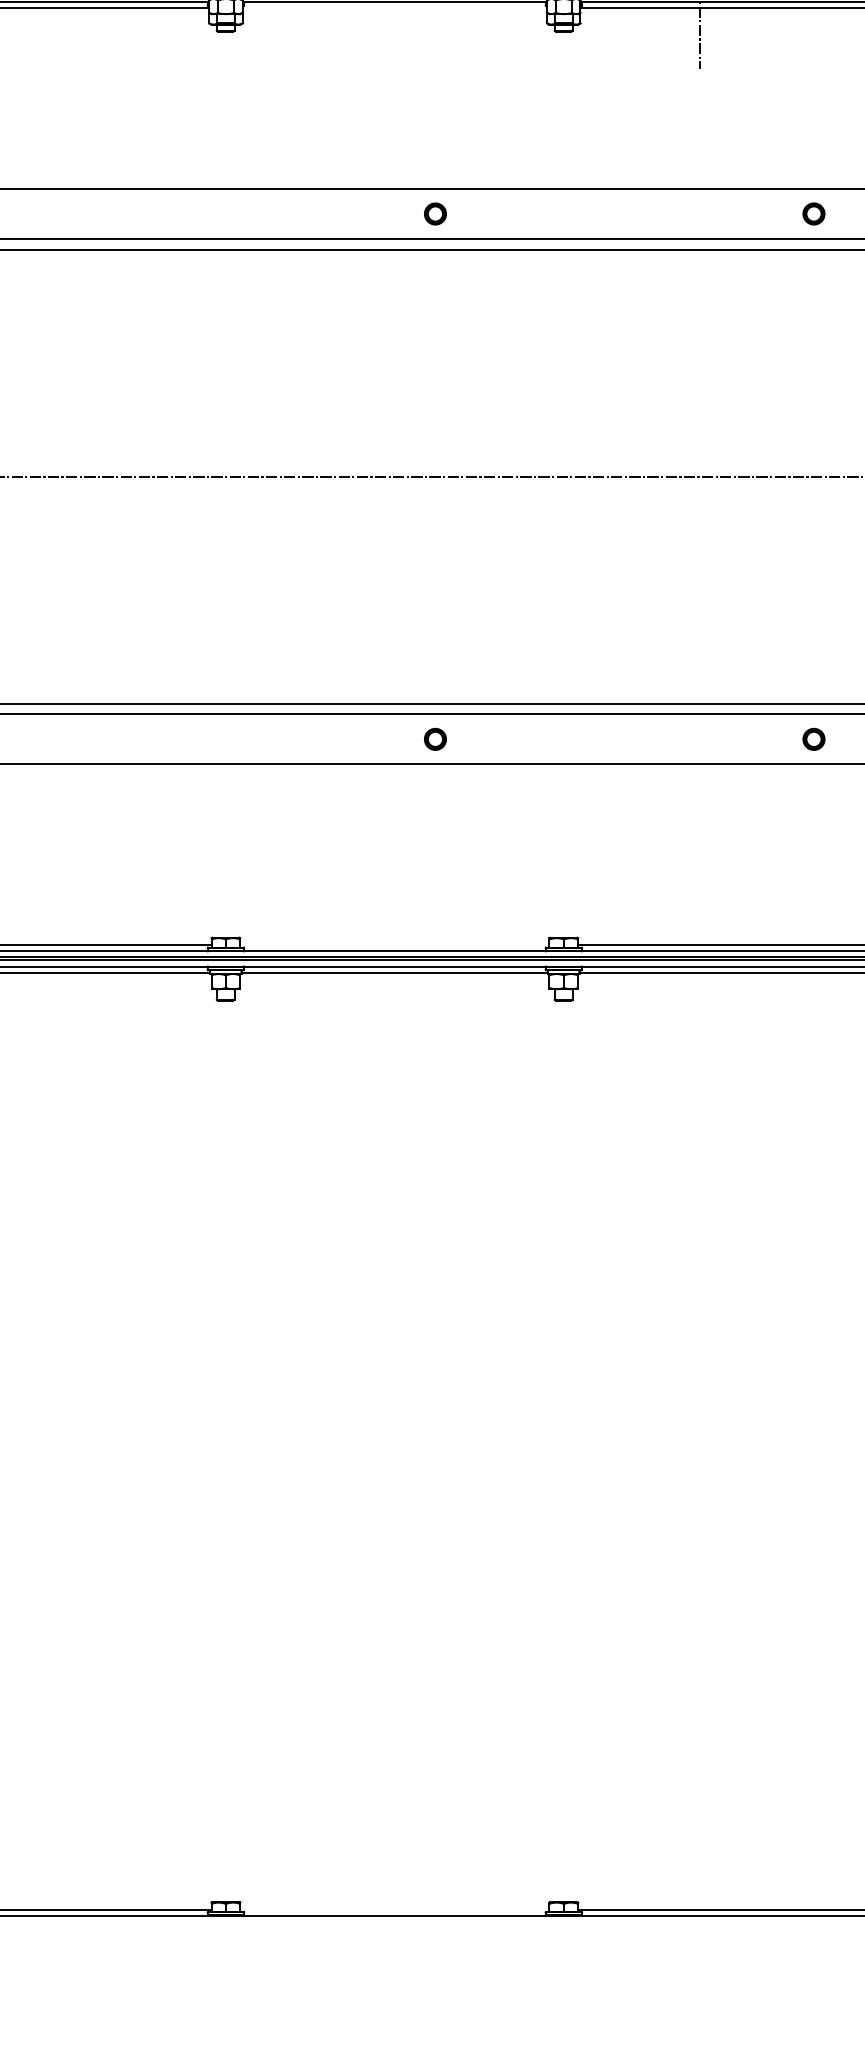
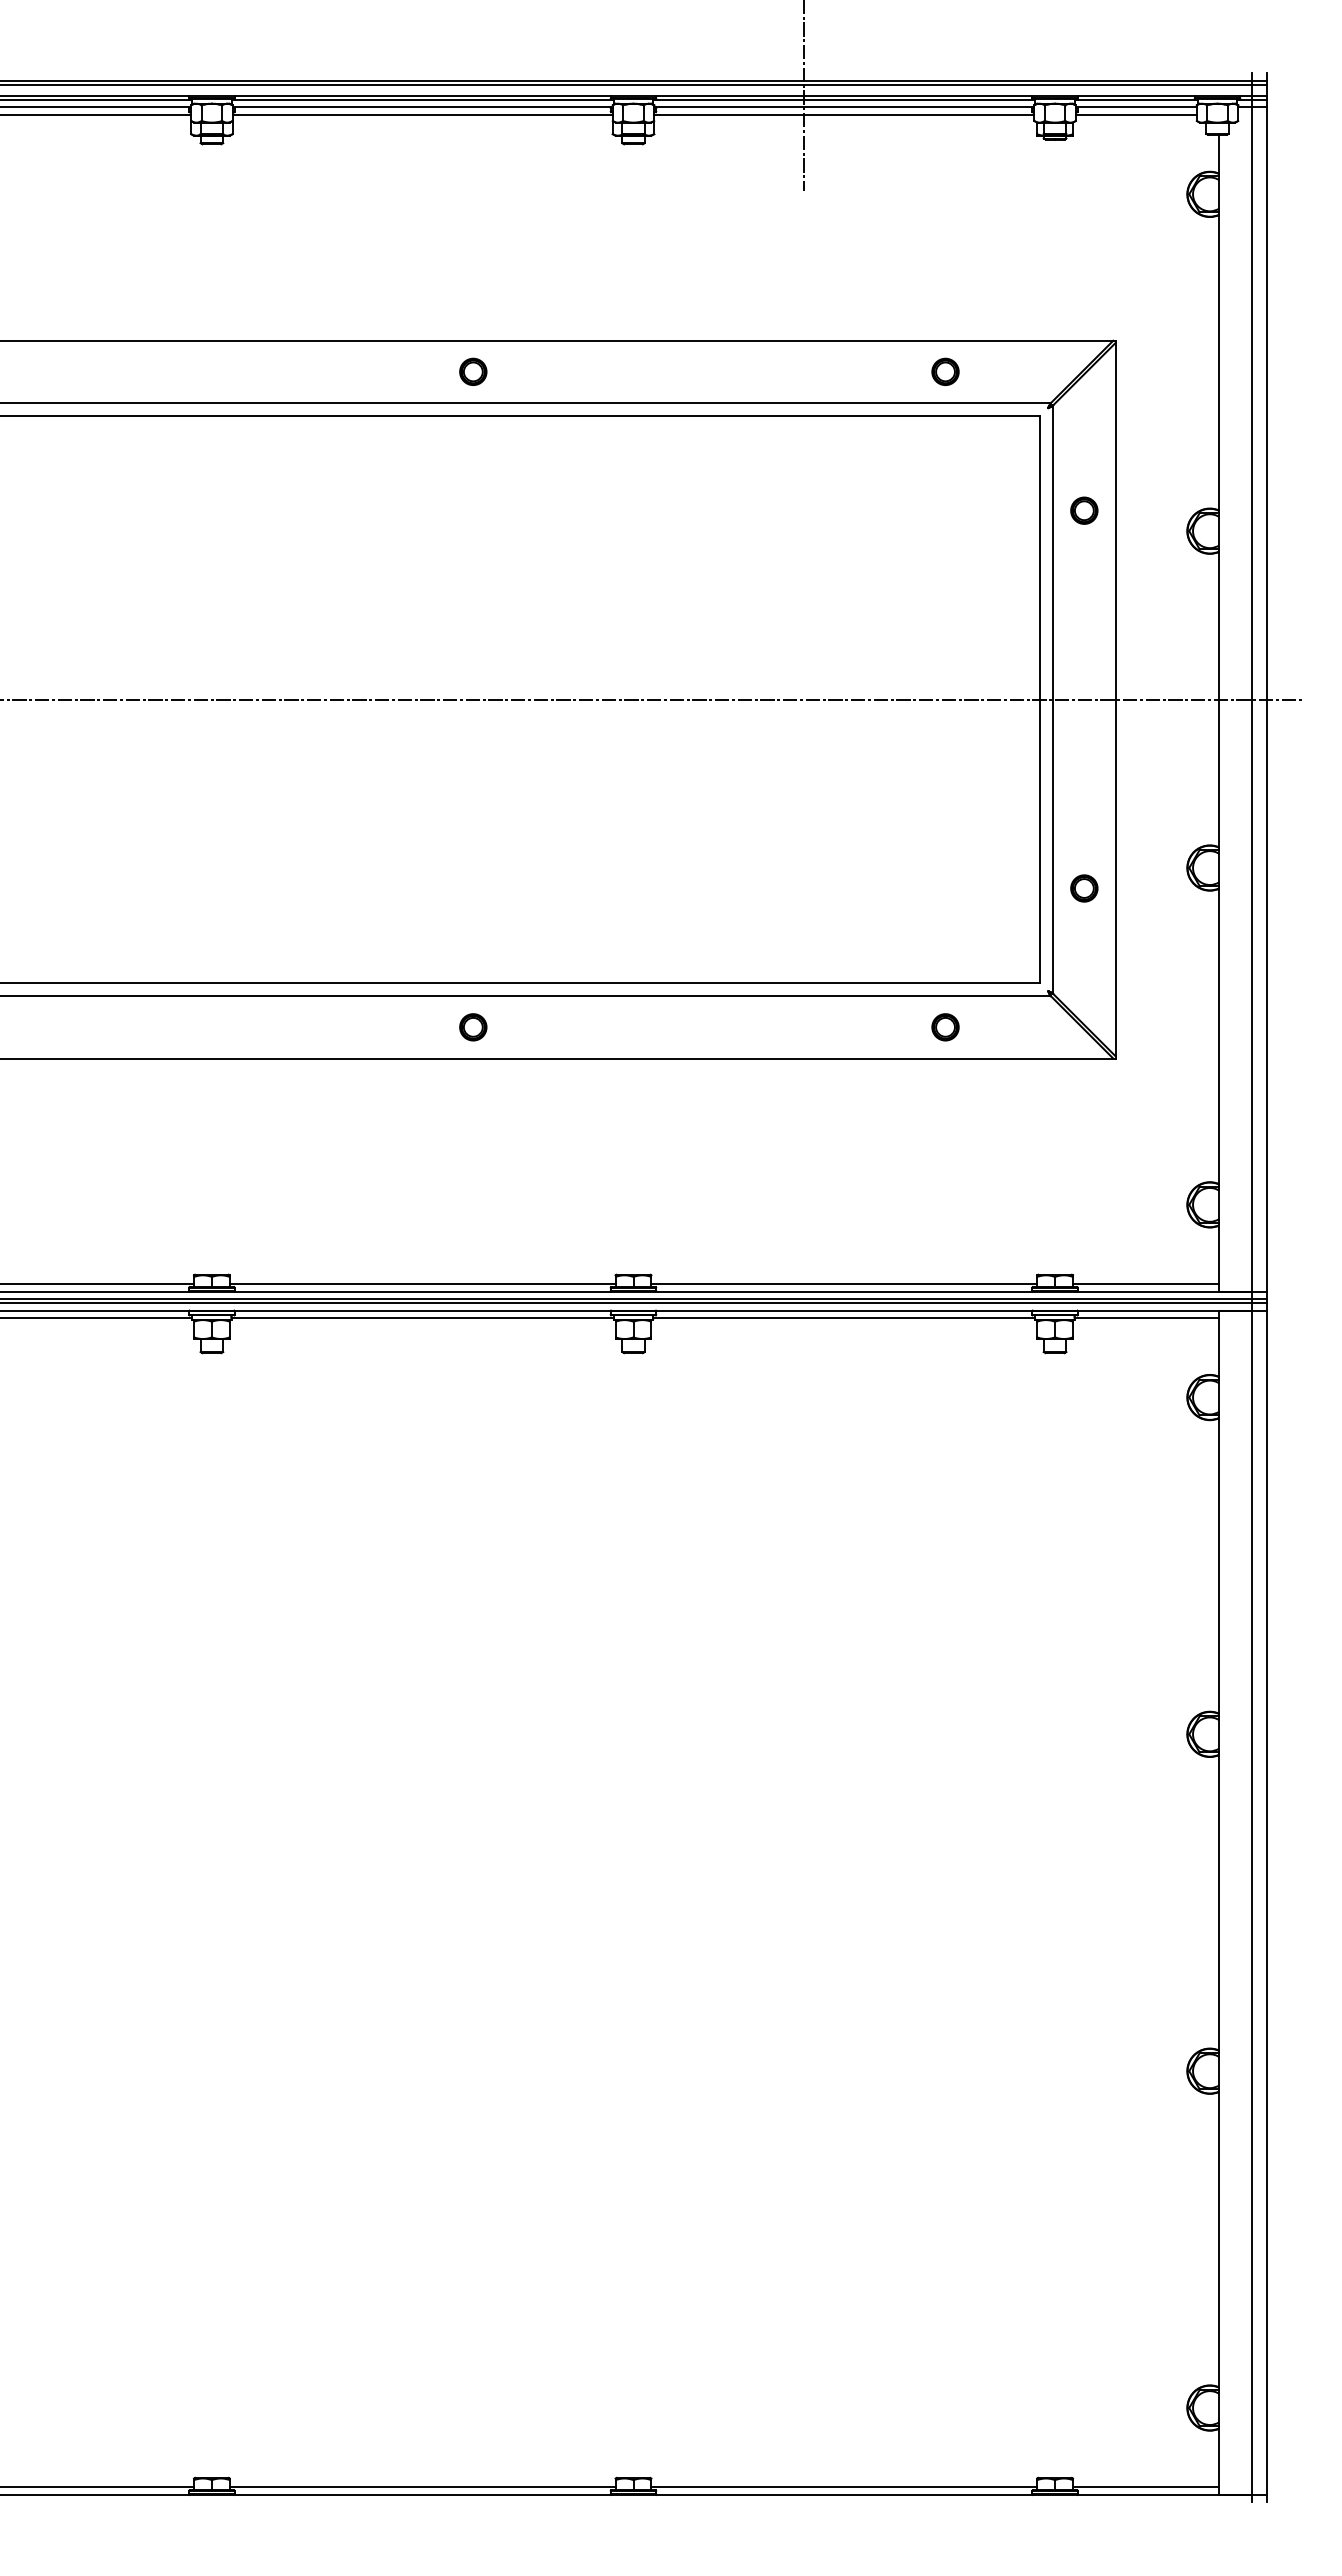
line: (394, 8) -> (422, 115), added
line: (394, 945) -> (422, 1284), added
line: (394, 1909) -> (422, 2487), added

